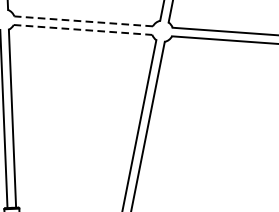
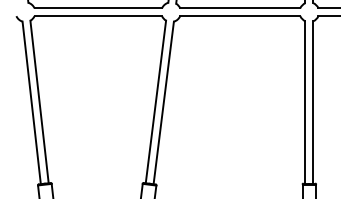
line: (83, 21) -> (98, 8), dashed -> solid
line: (83, 30) -> (98, 16), dashed -> solid

